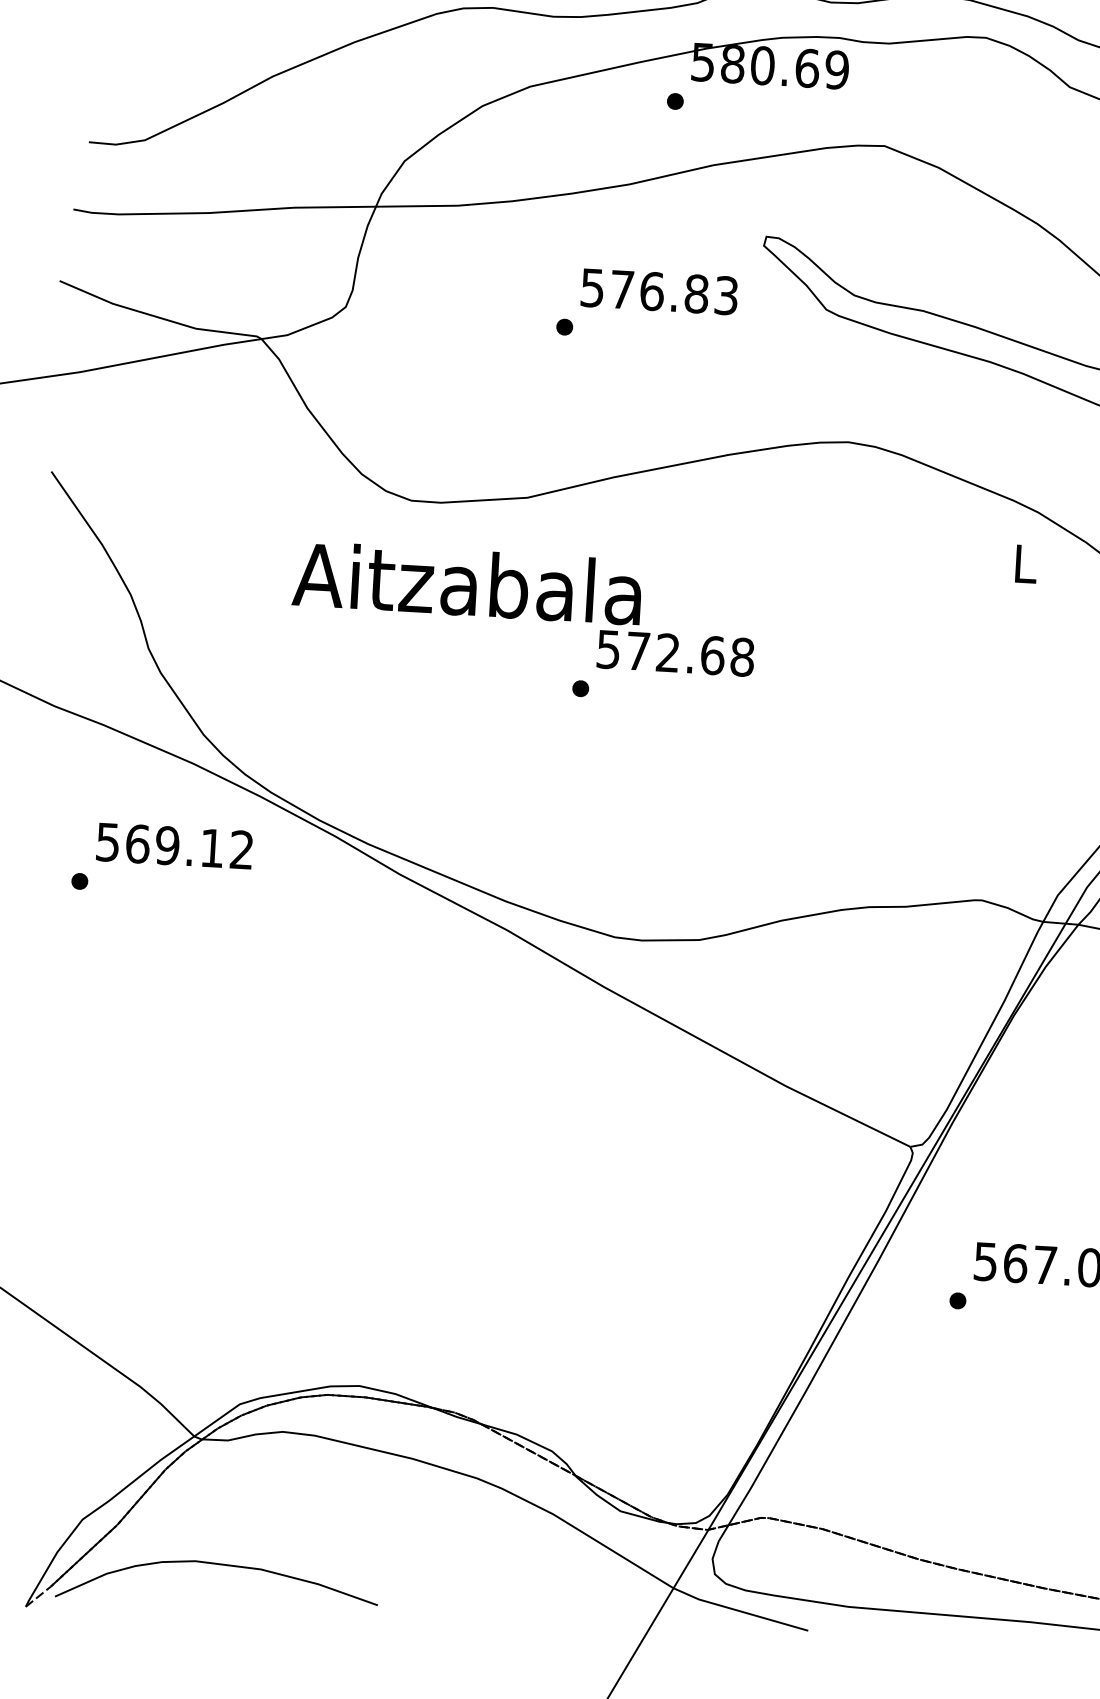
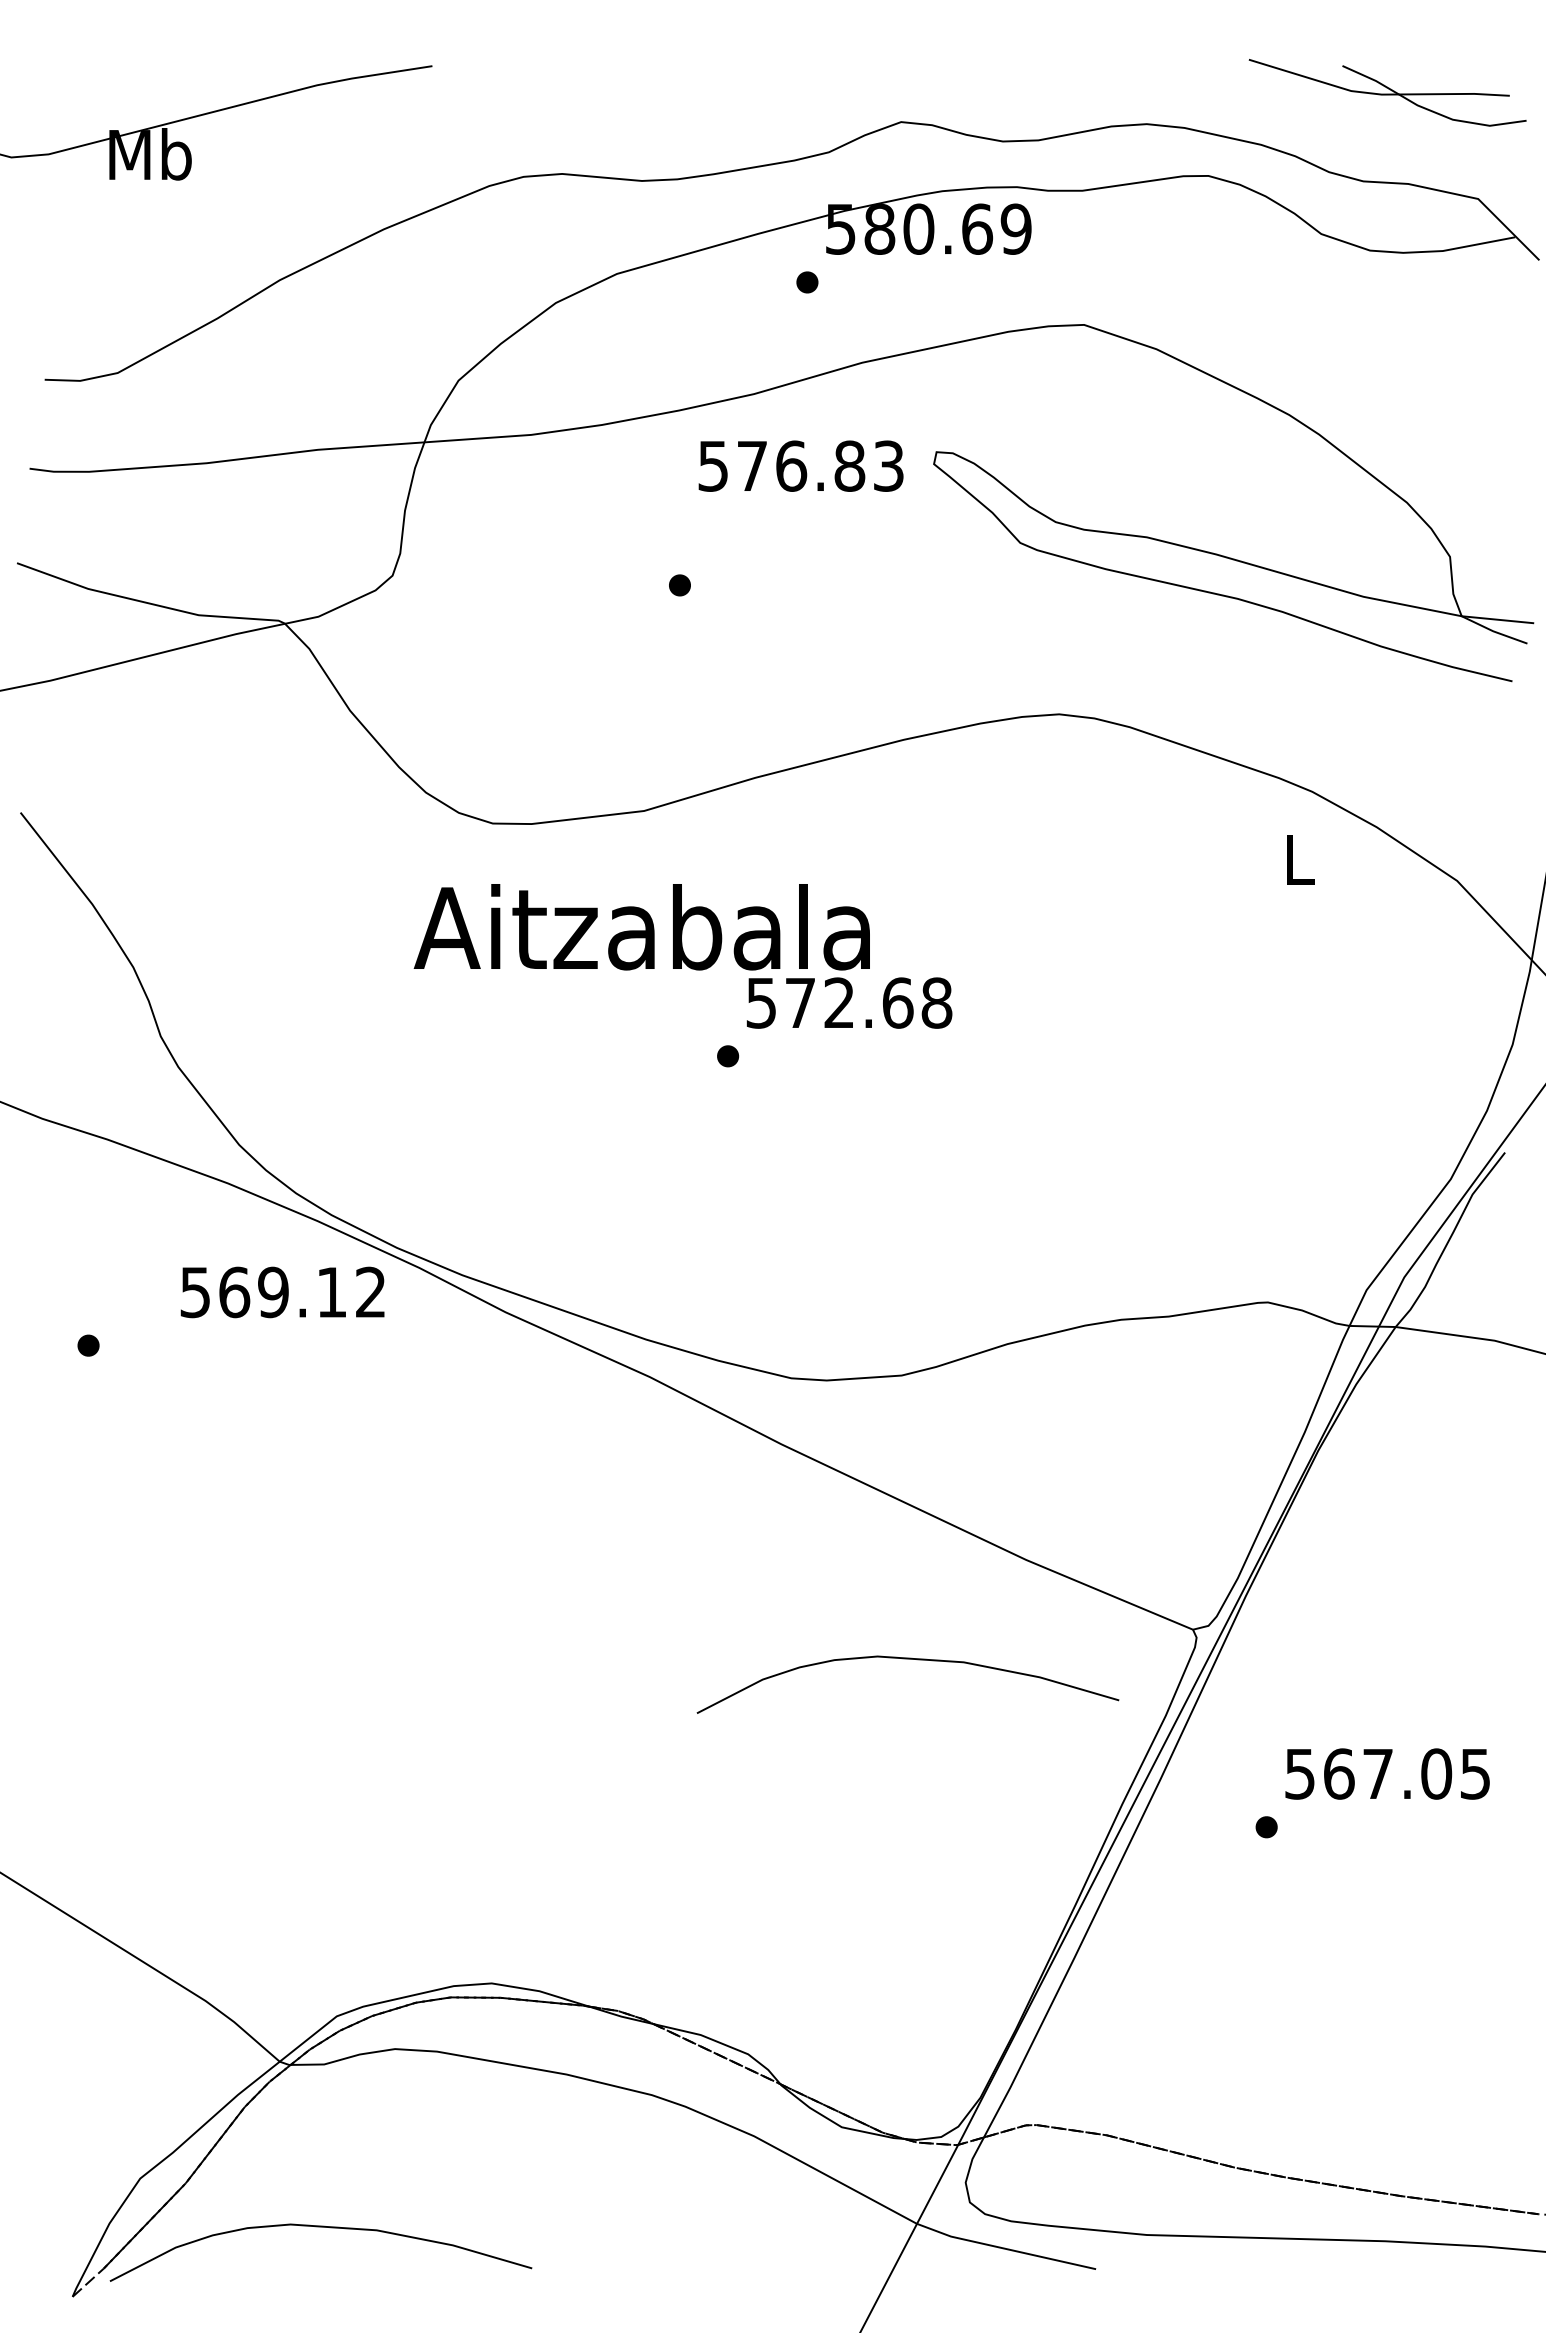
text: (659, 291) -> (800, 465), moved
text: (466, 583) -> (641, 927), moved
text: (174, 846) -> (282, 1292), moved
curve: (691, 1157) -> (907, 1659), added

